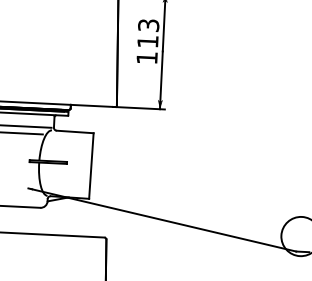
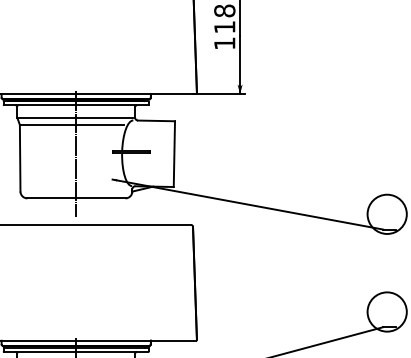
text: (148, 25) -> (224, 10), 113 -> 118

